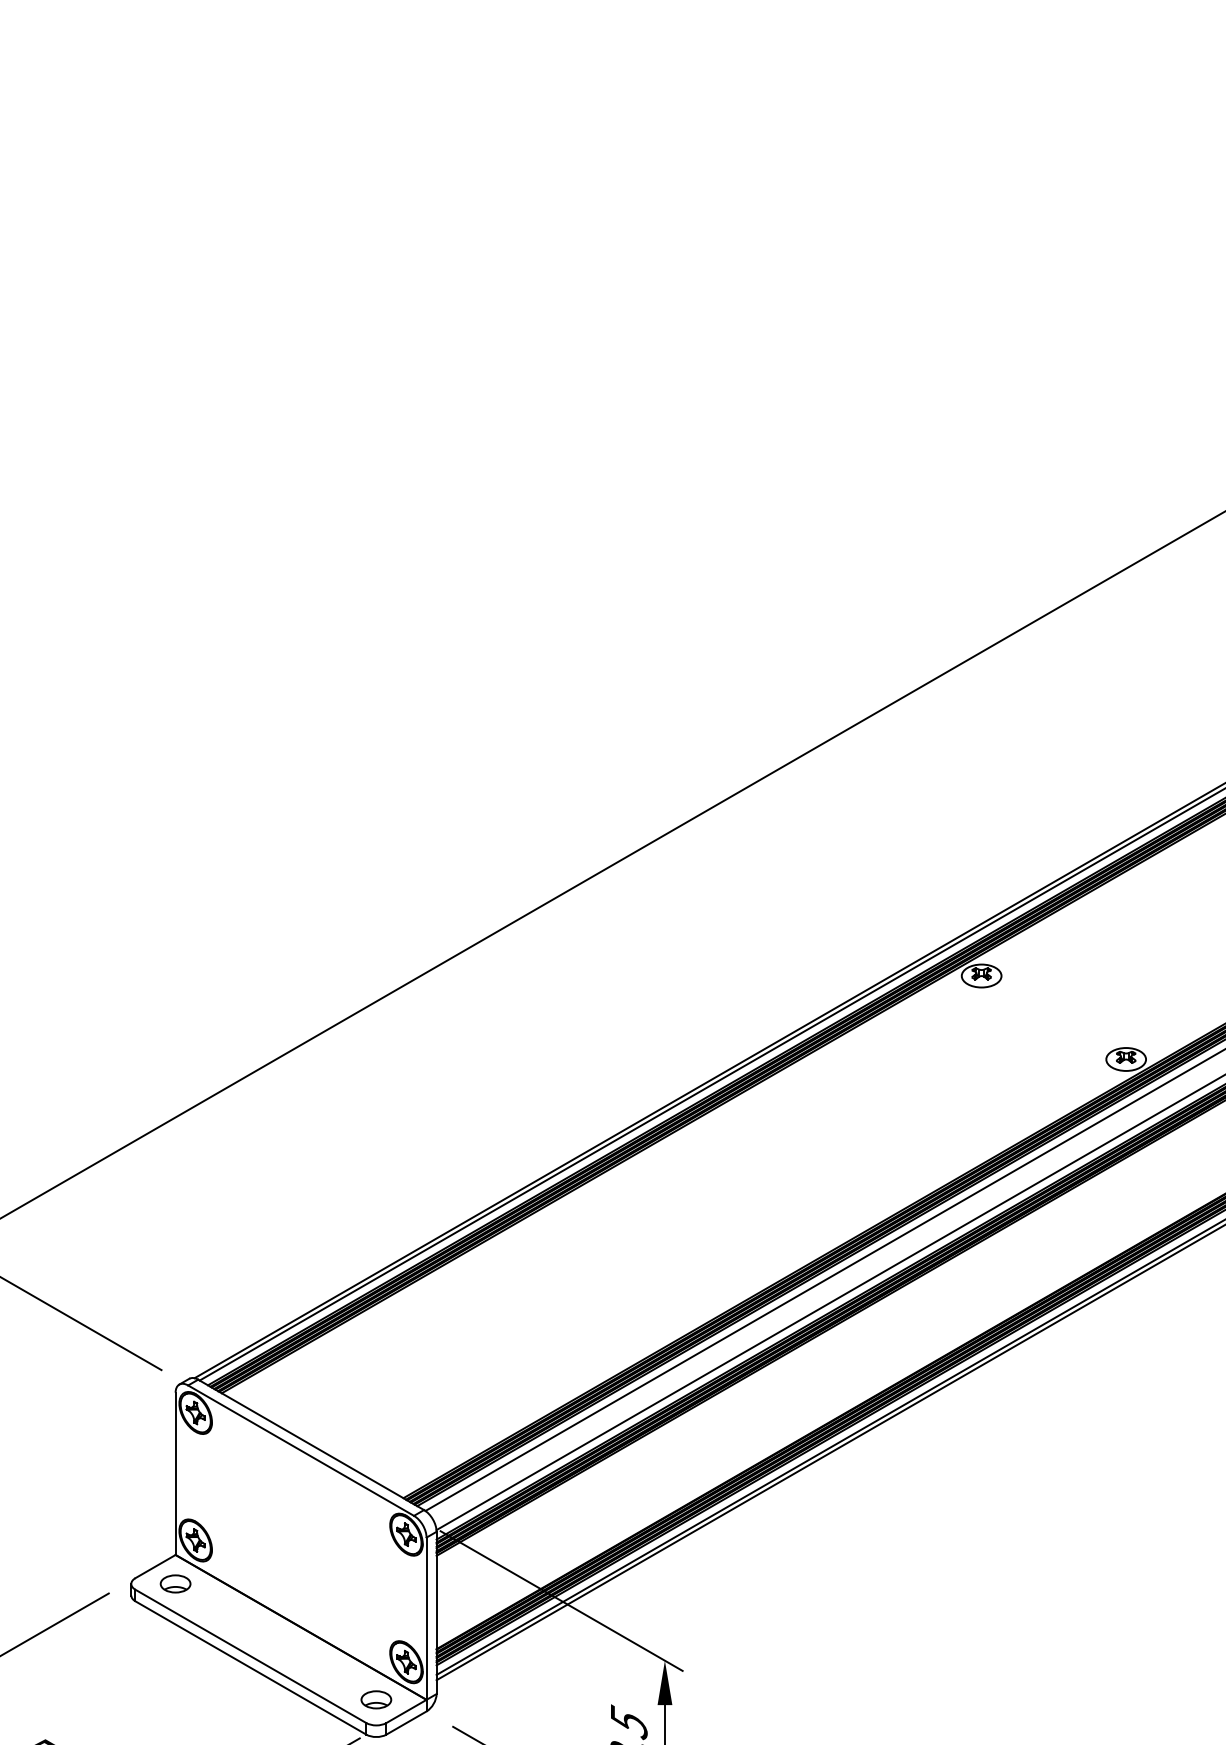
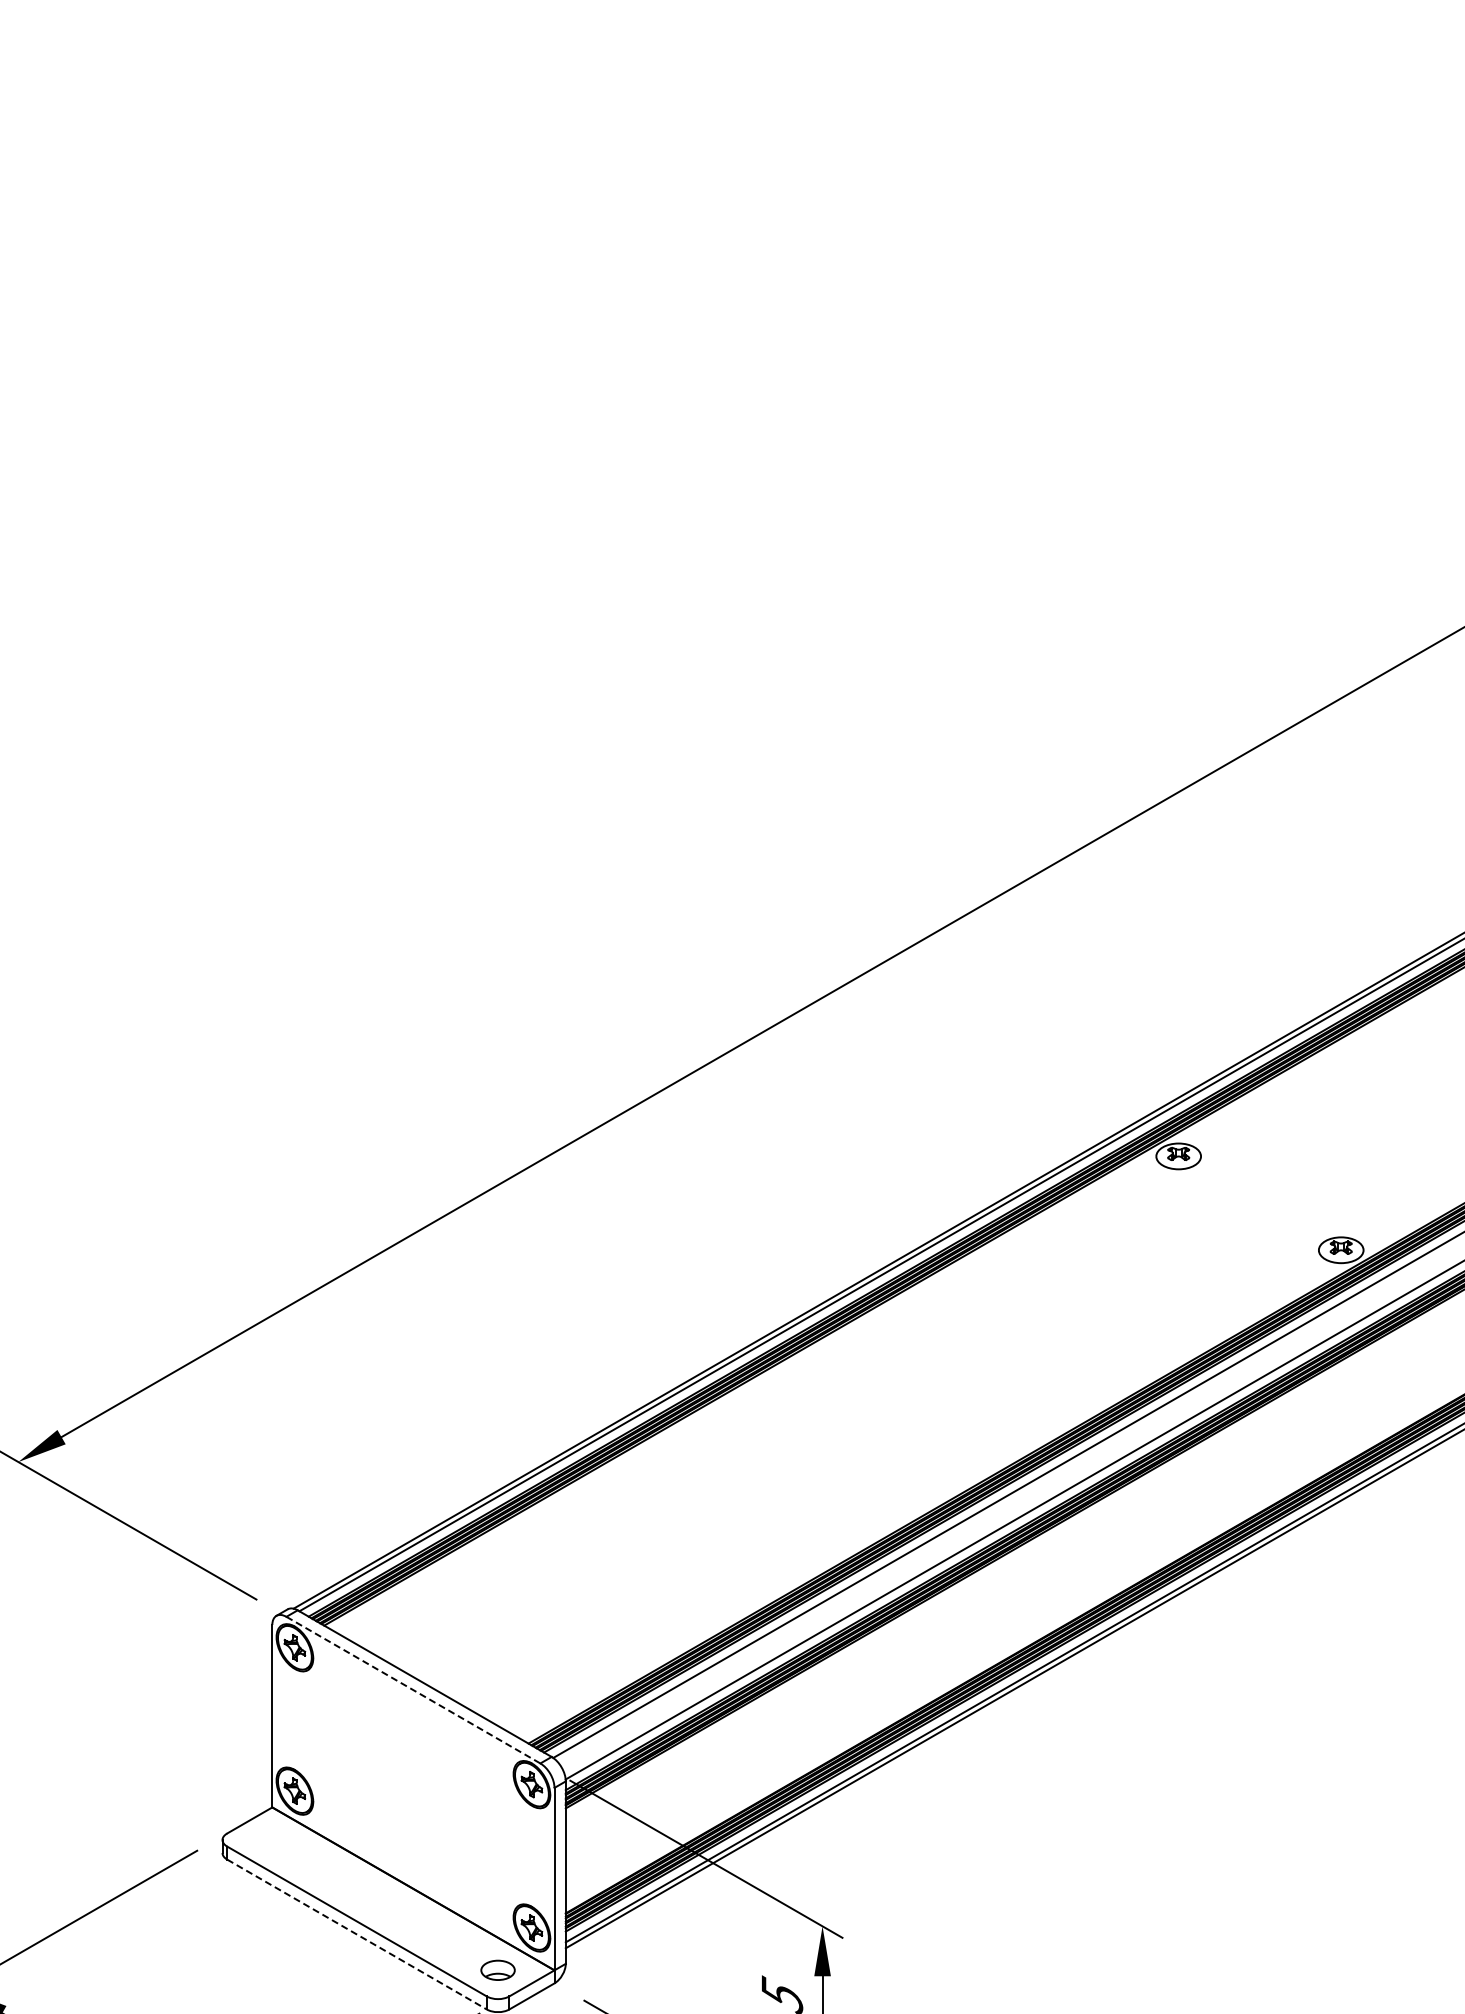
line: (301, 1450) -> (413, 1690), solid -> dashed
part: (174, 1583) -> (271, 1839), removed
line: (250, 1667) -> (356, 1934), solid -> dashed

